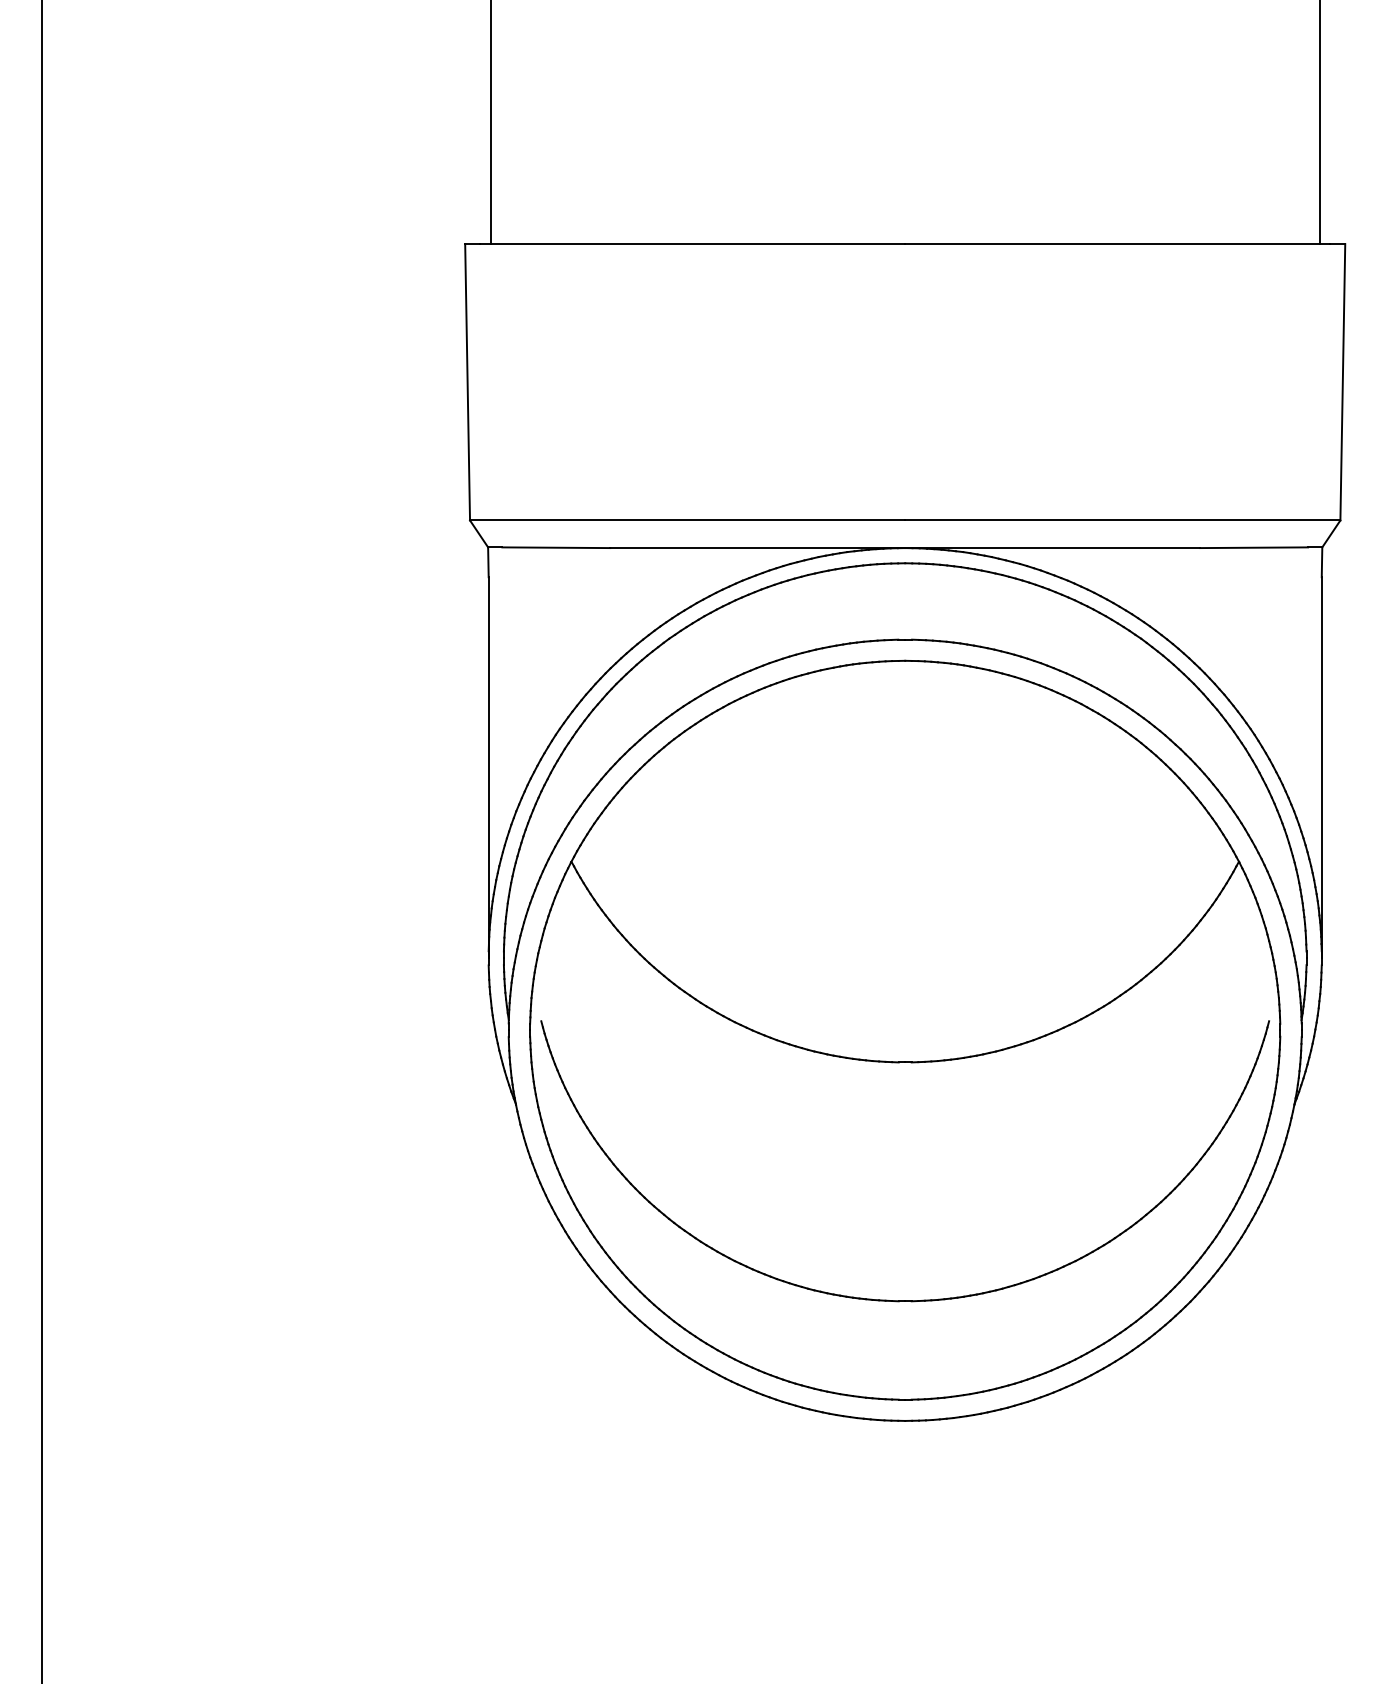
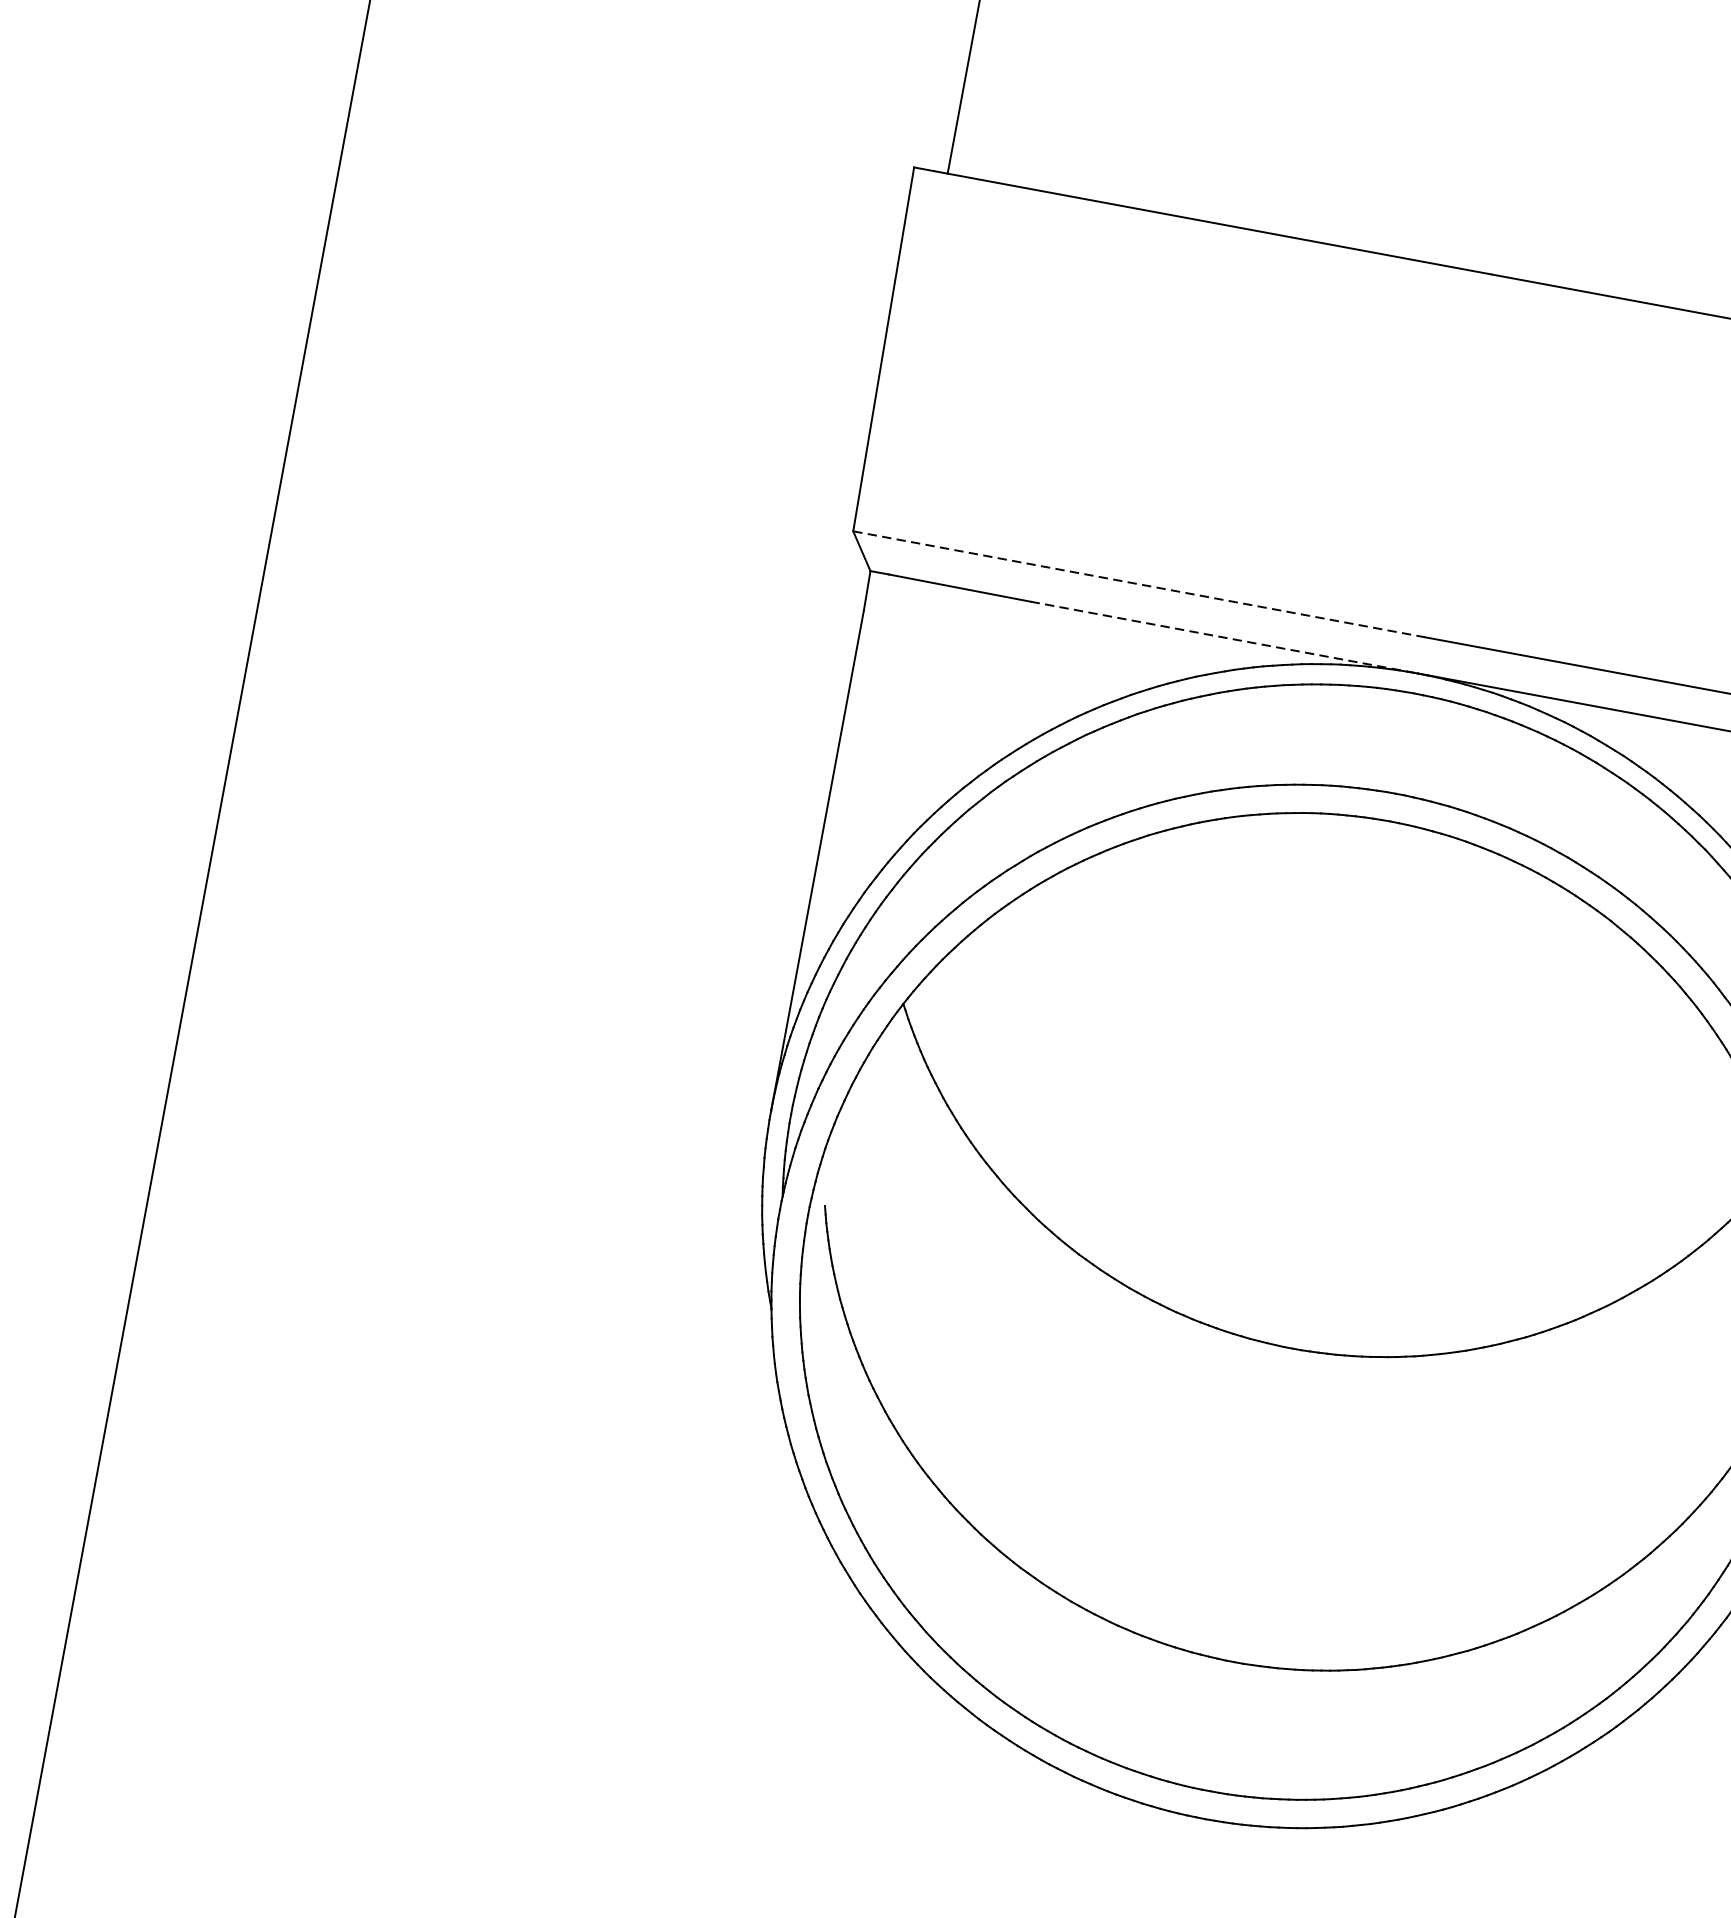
line: (687, 520) -> (1138, 584), solid -> dashed
line: (758, 548) -> (1225, 638), solid -> dashed

